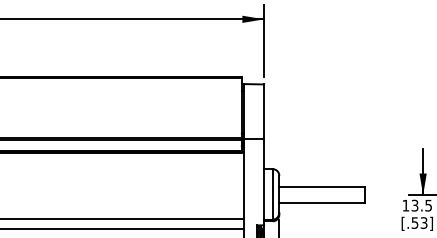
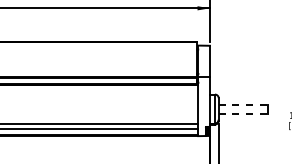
line: (322, 186) -> (243, 104), solid -> dashed
line: (322, 203) -> (243, 114), solid -> dashed

